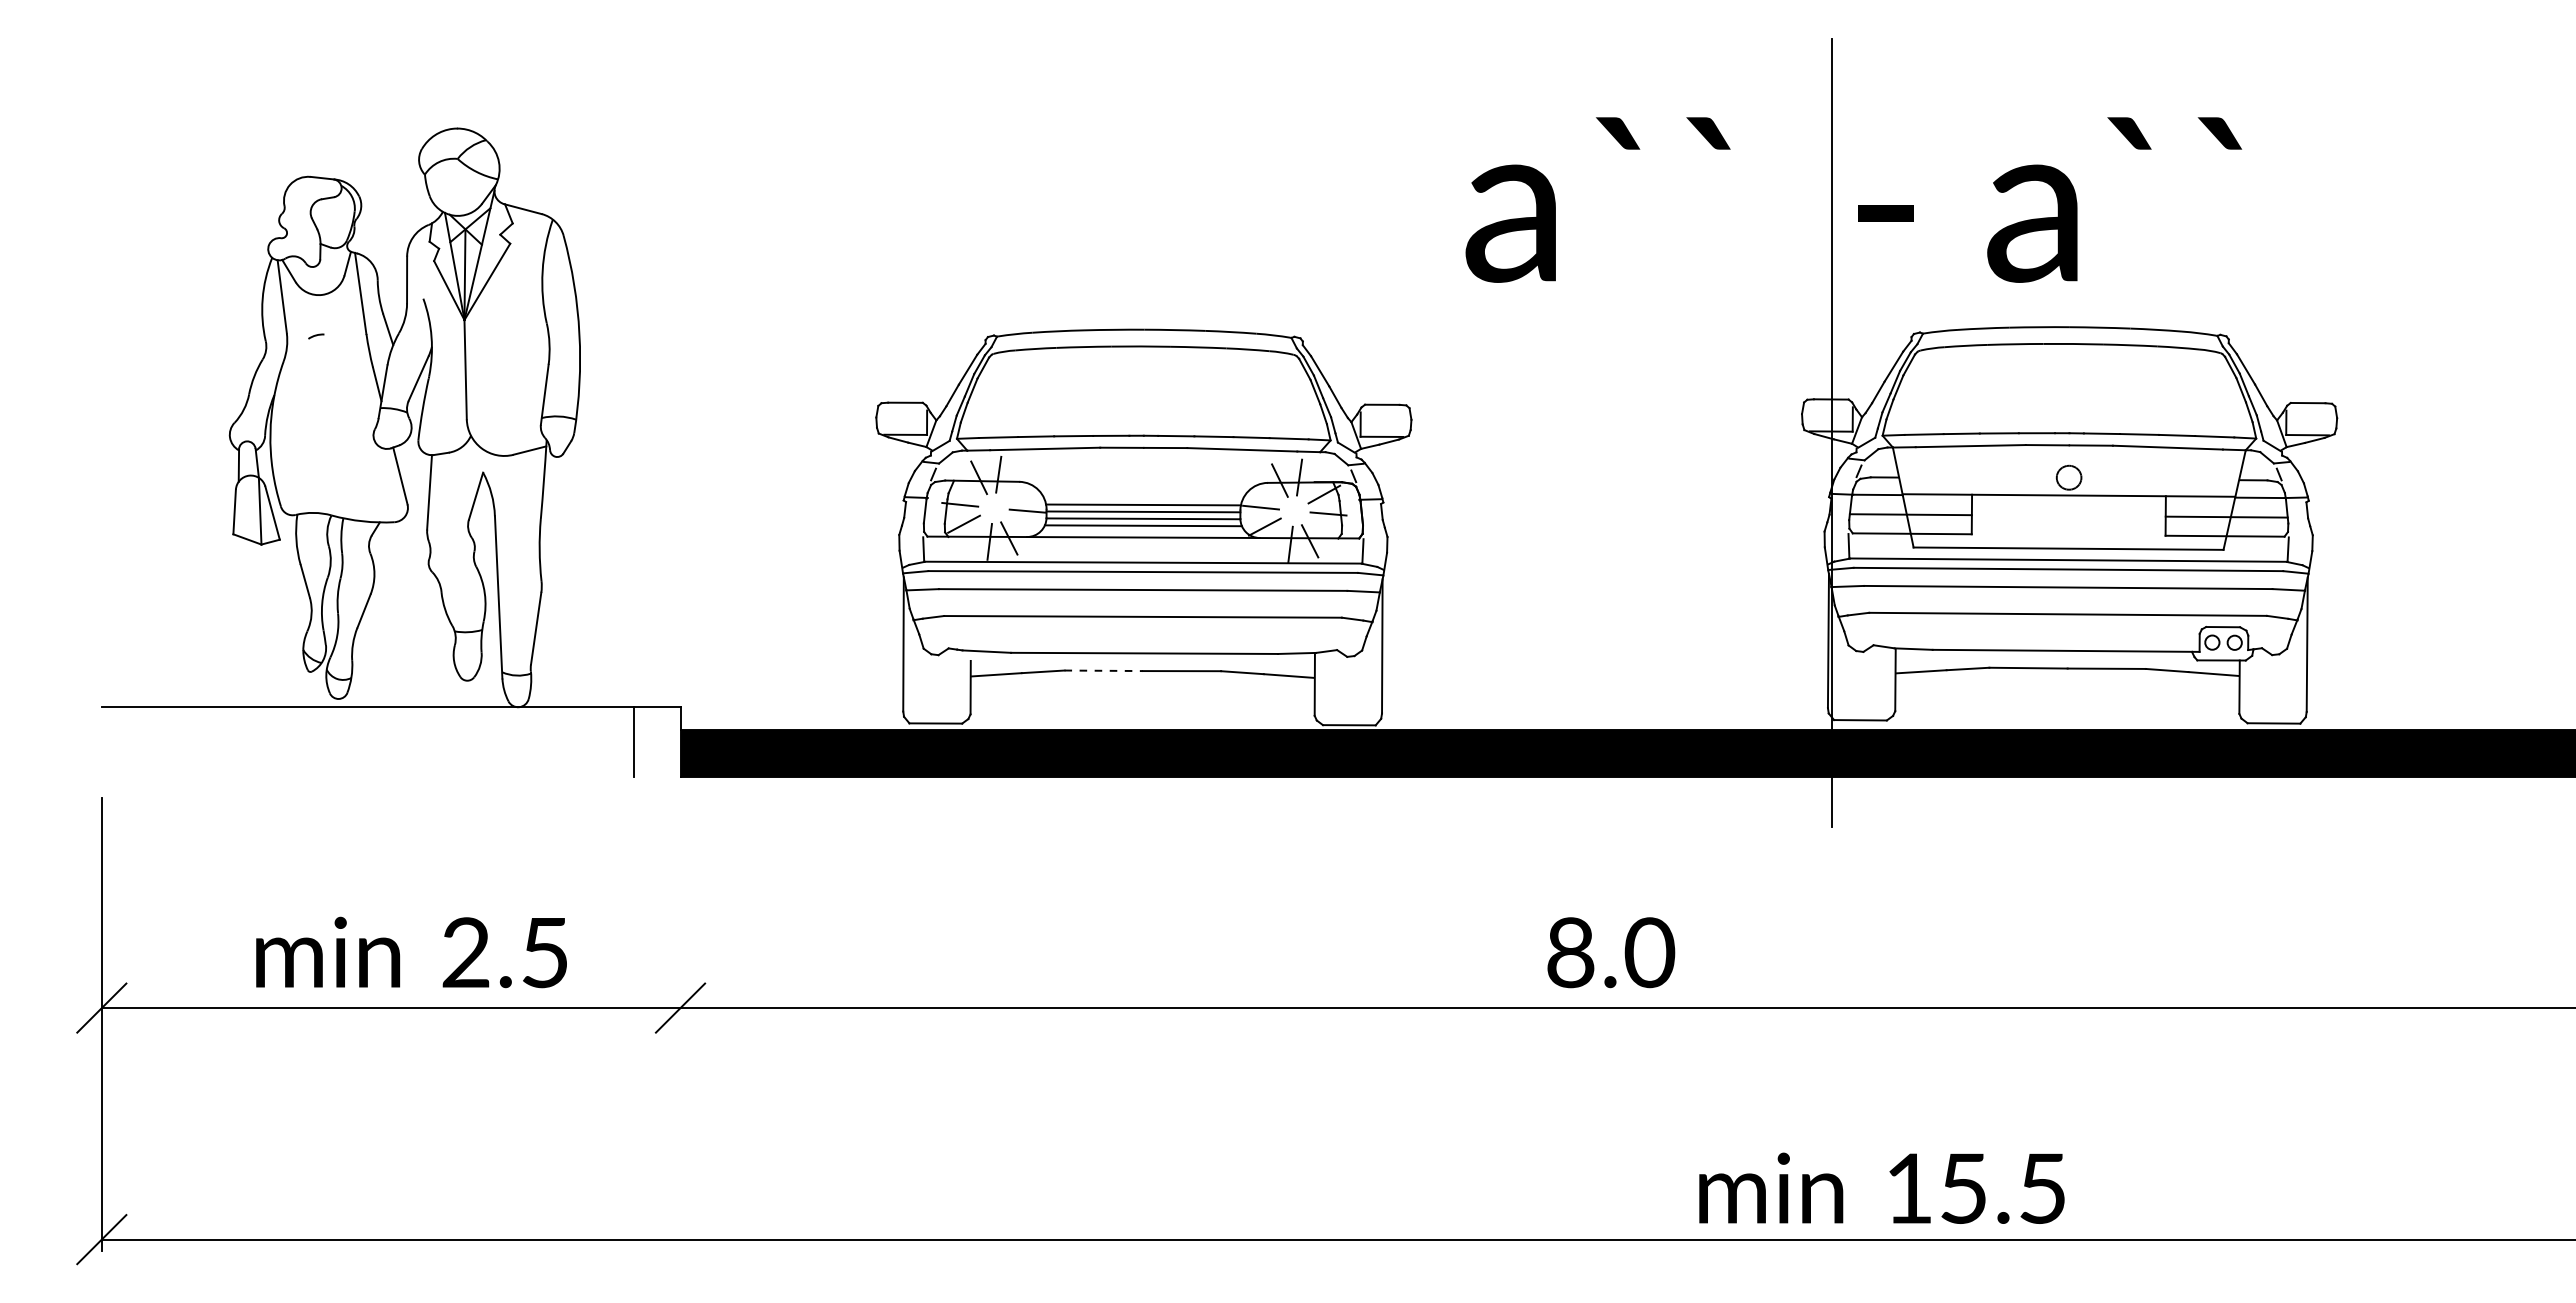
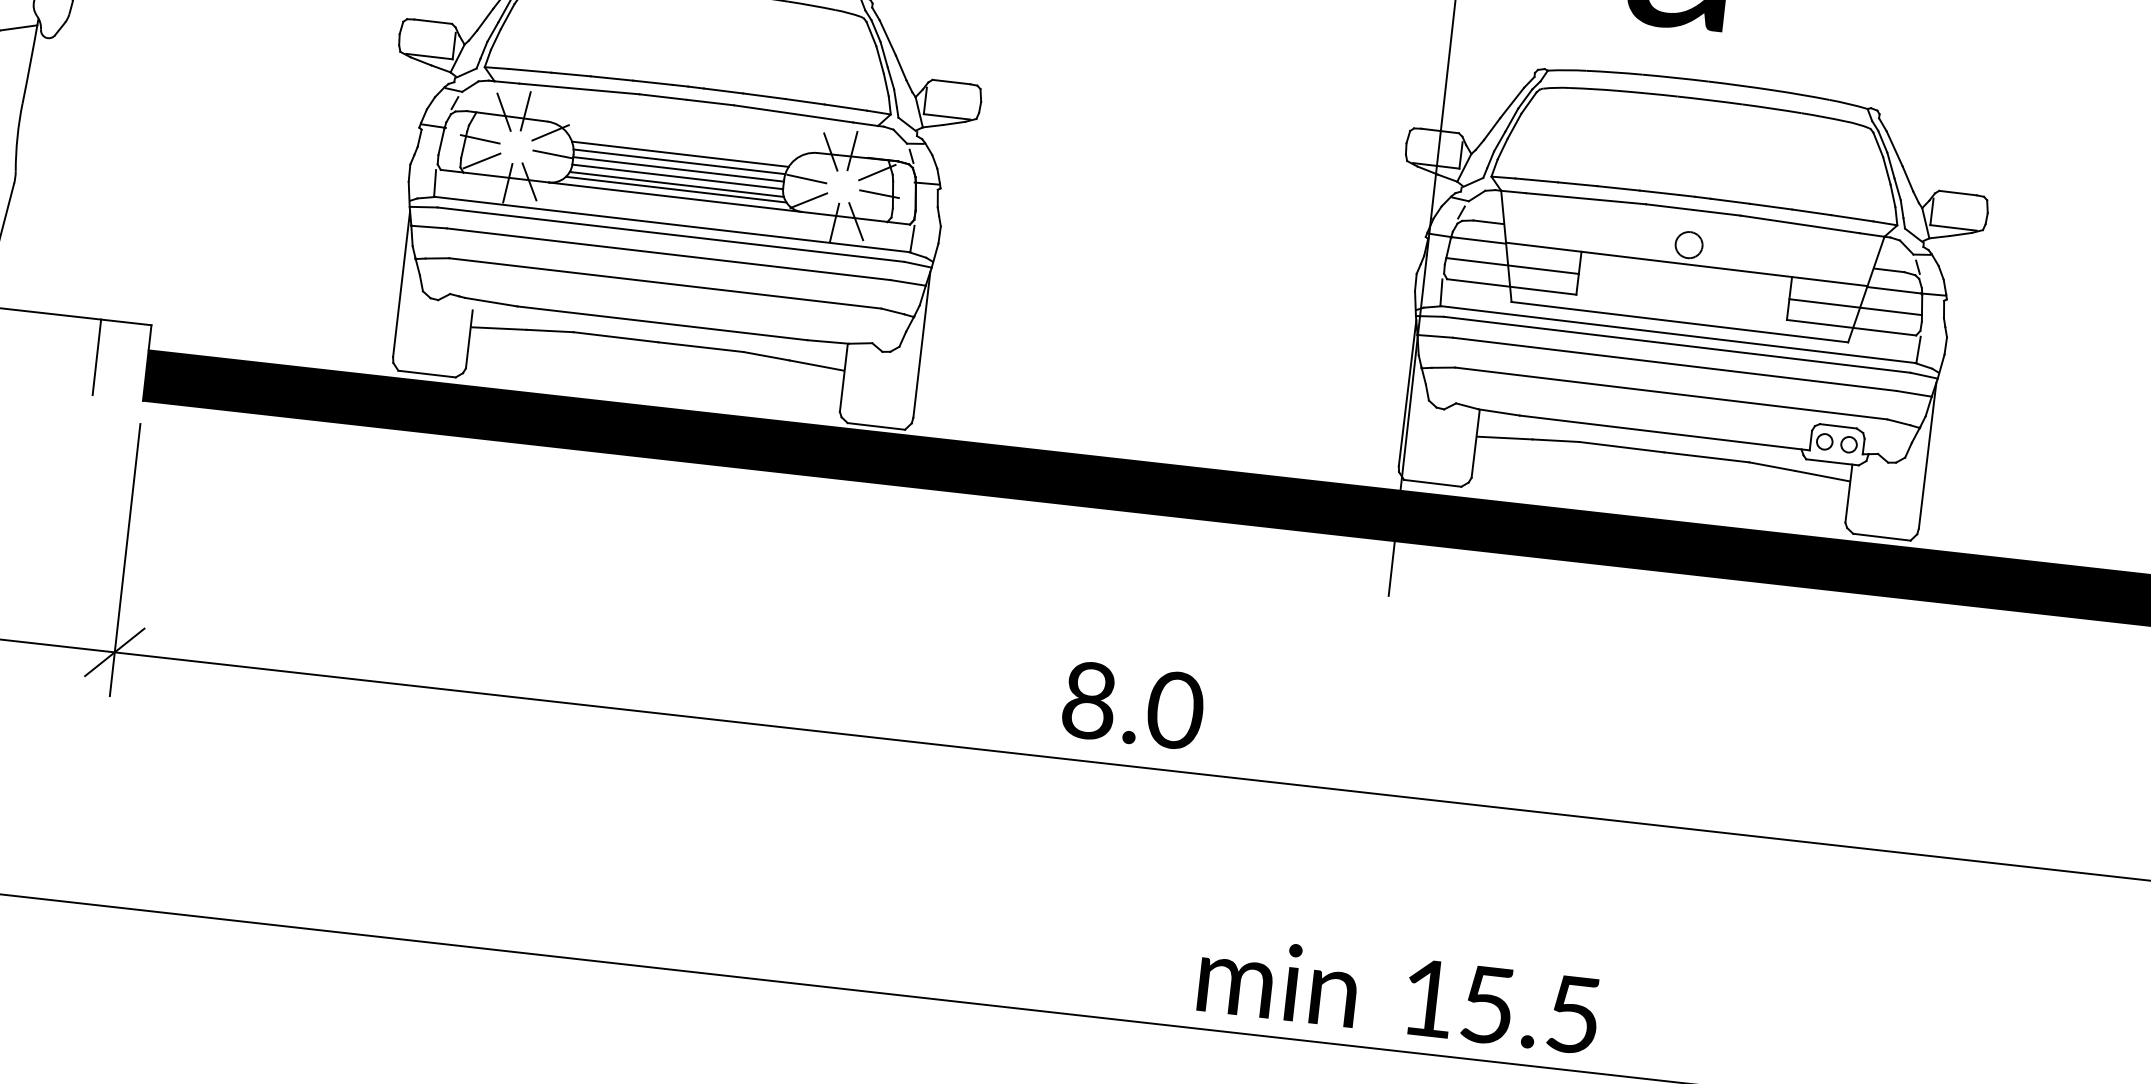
line: (1023, 491) -> (550, 132), added
line: (1143, 497) -> (680, 153), added
line: (1142, 530) -> (675, 189), added
line: (1104, 670) -> (616, 337), dashed -> solid
line: (680, 923) -> (125, 560), added

